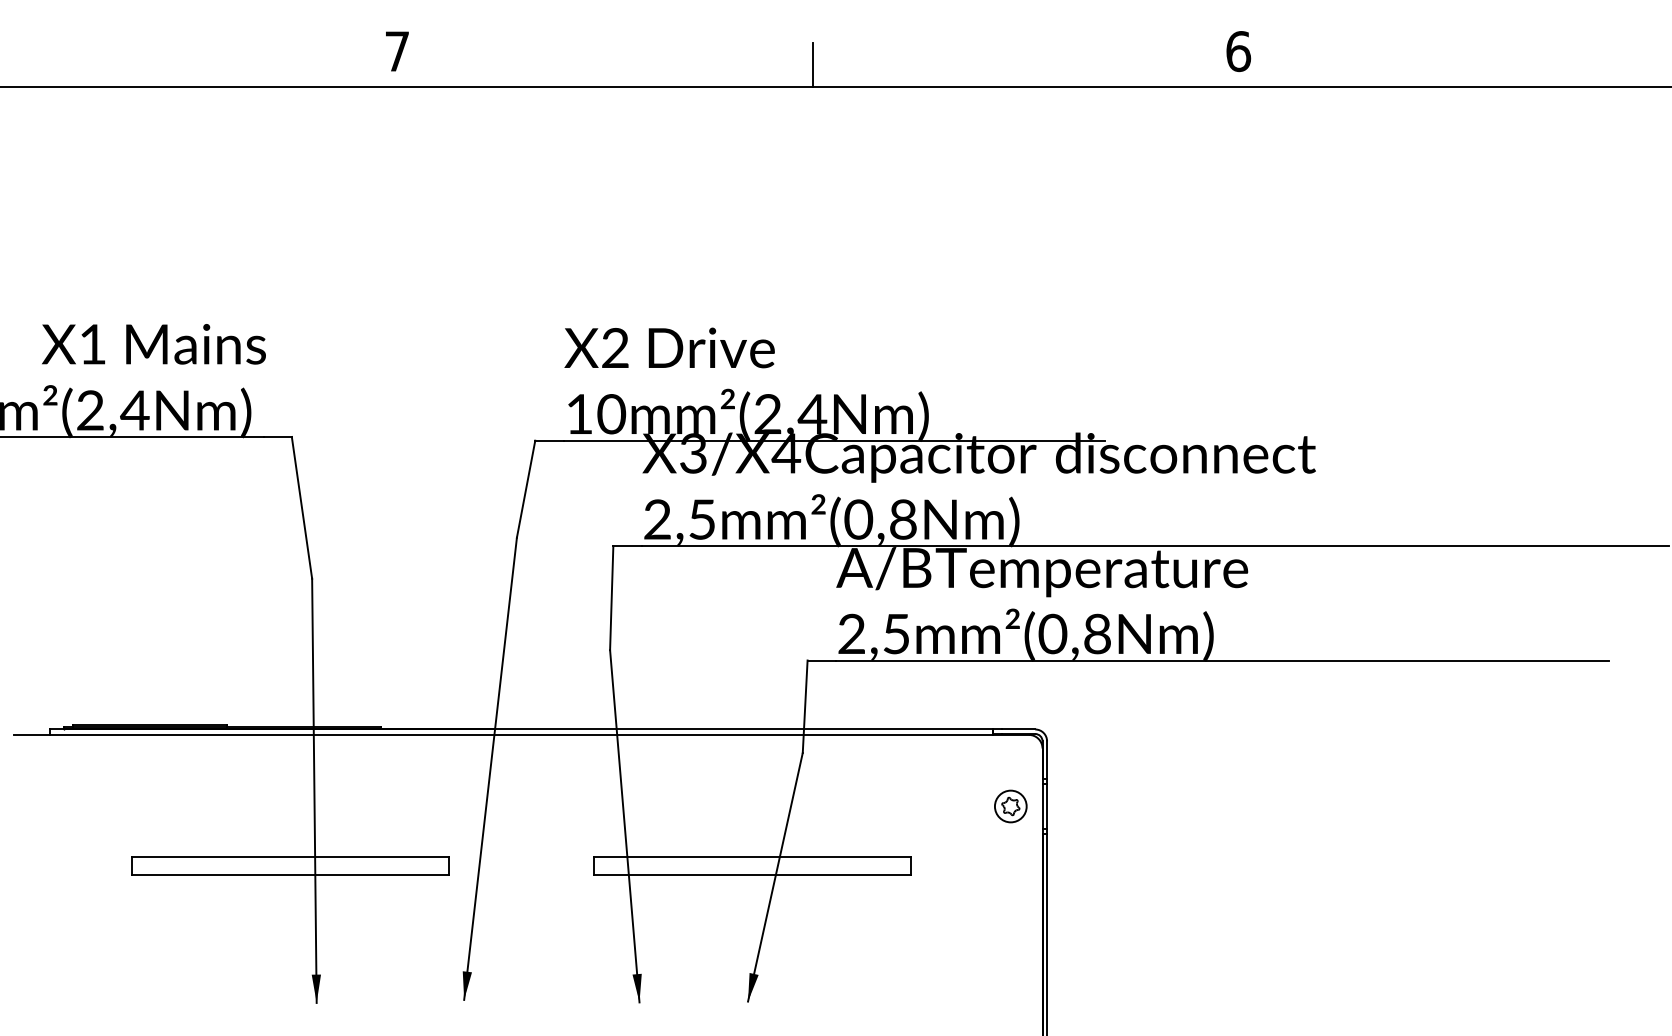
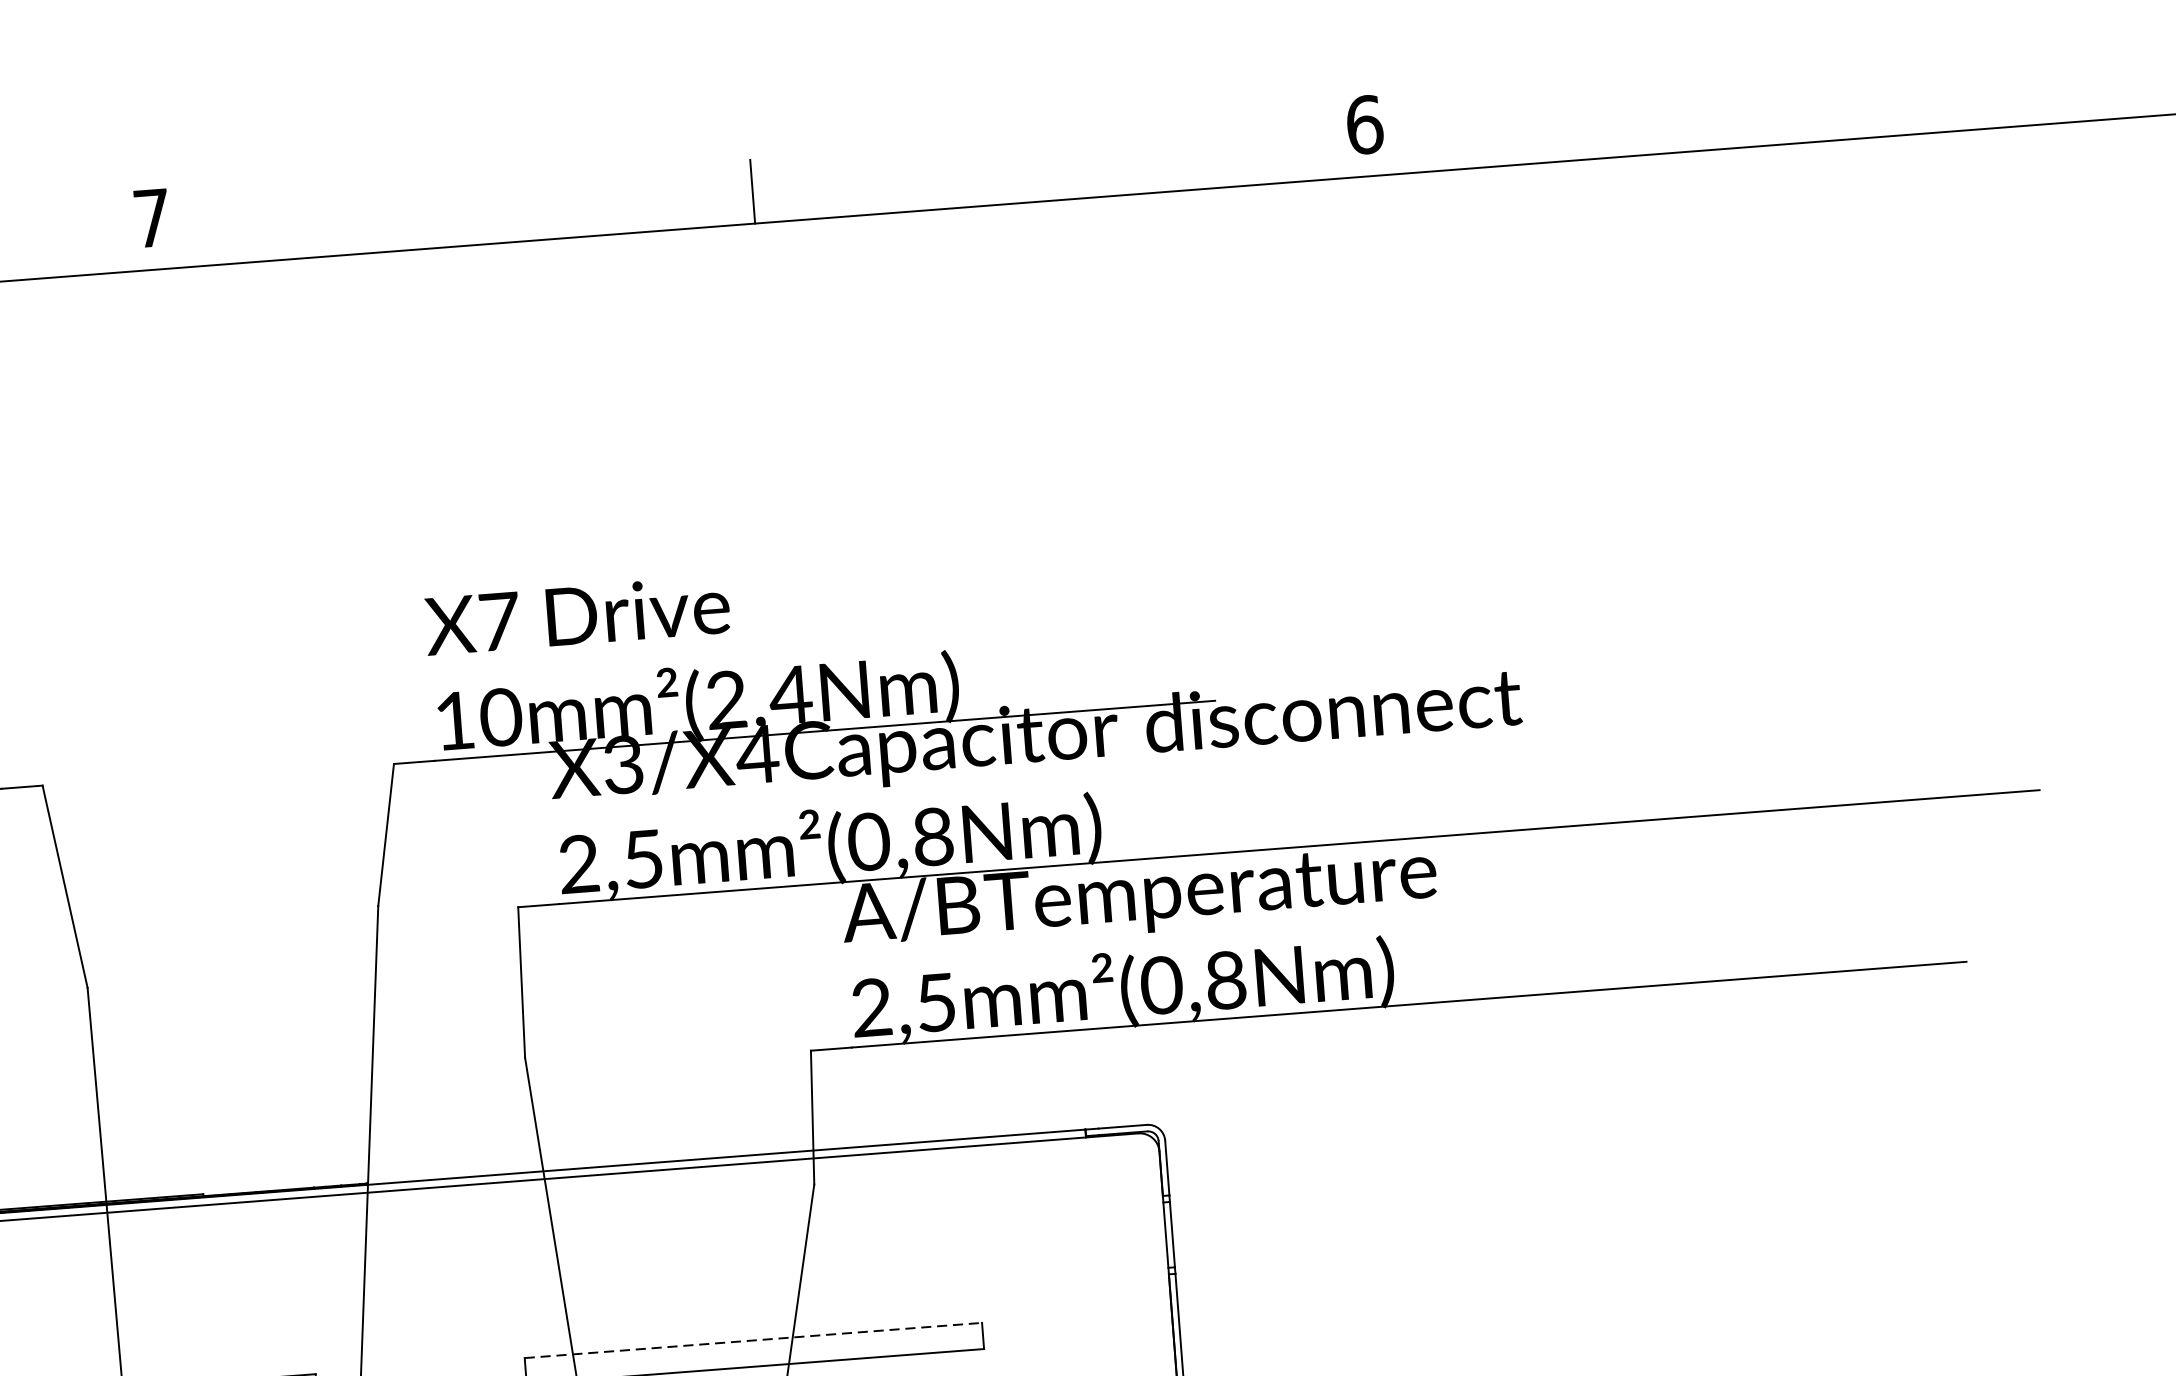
text: (615, 347) -> (499, 620), X2 -> X7
part: (1010, 806) -> (1119, 1238), removed
line: (752, 857) -> (753, 1340), solid -> dashed

